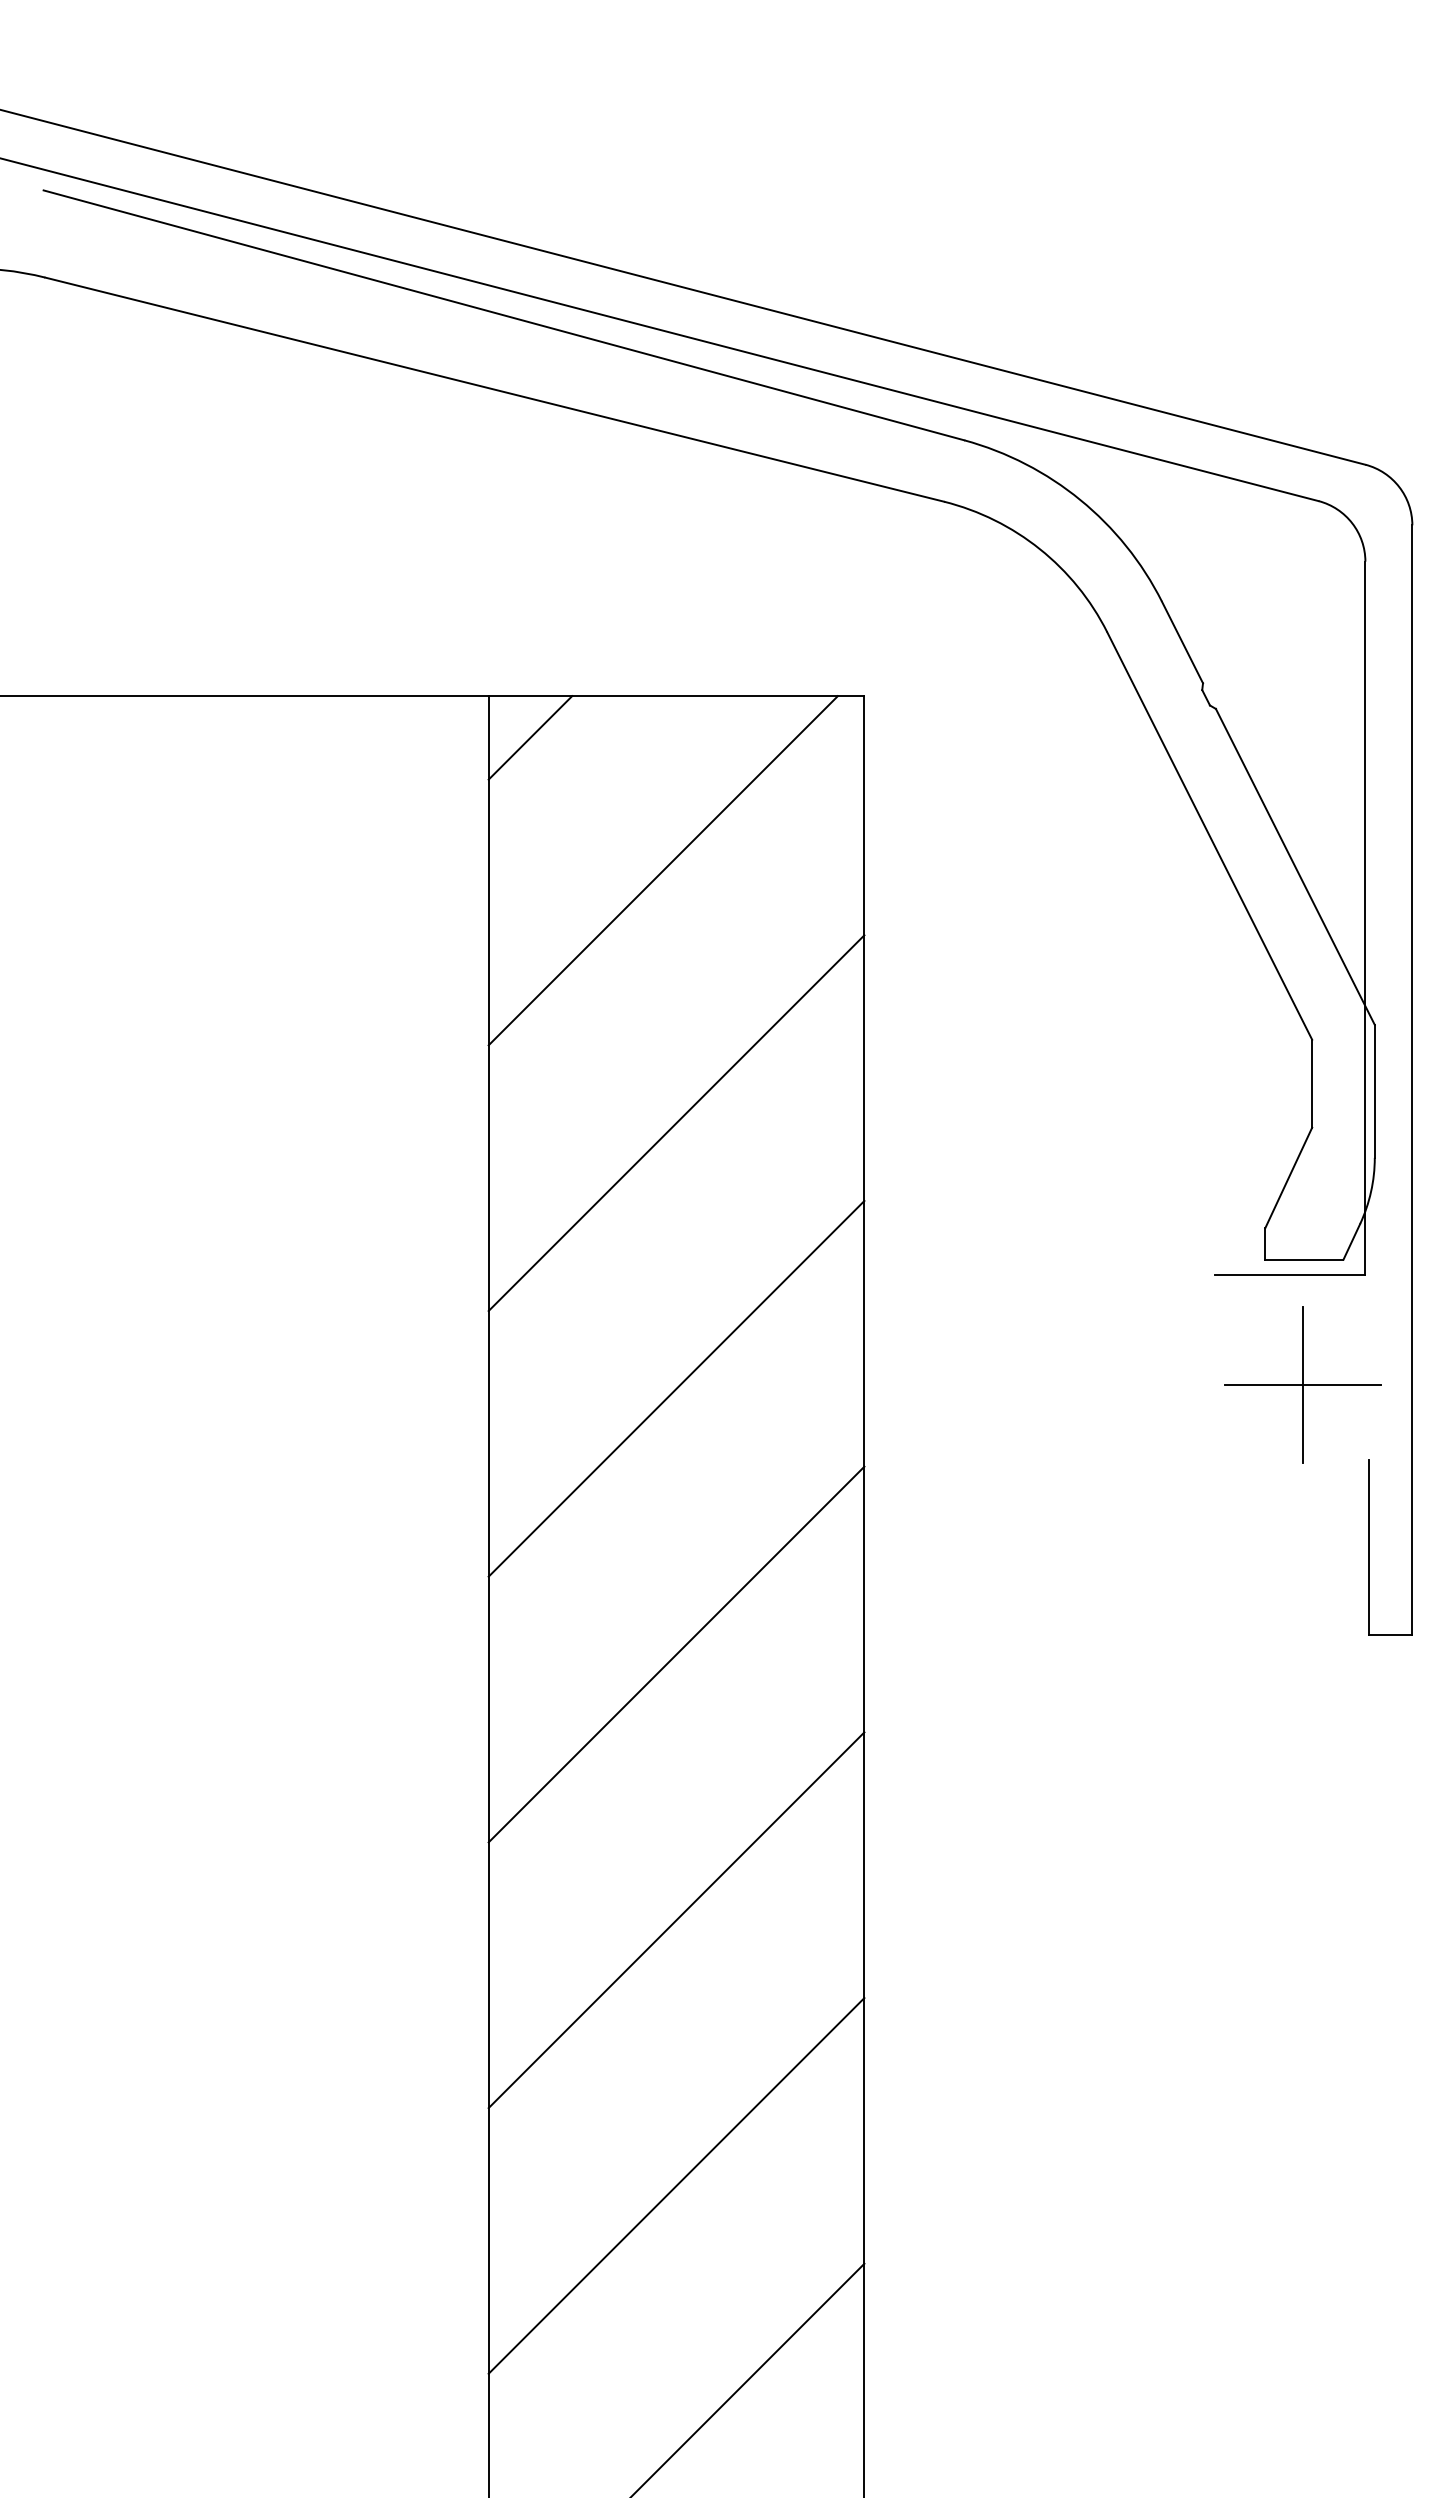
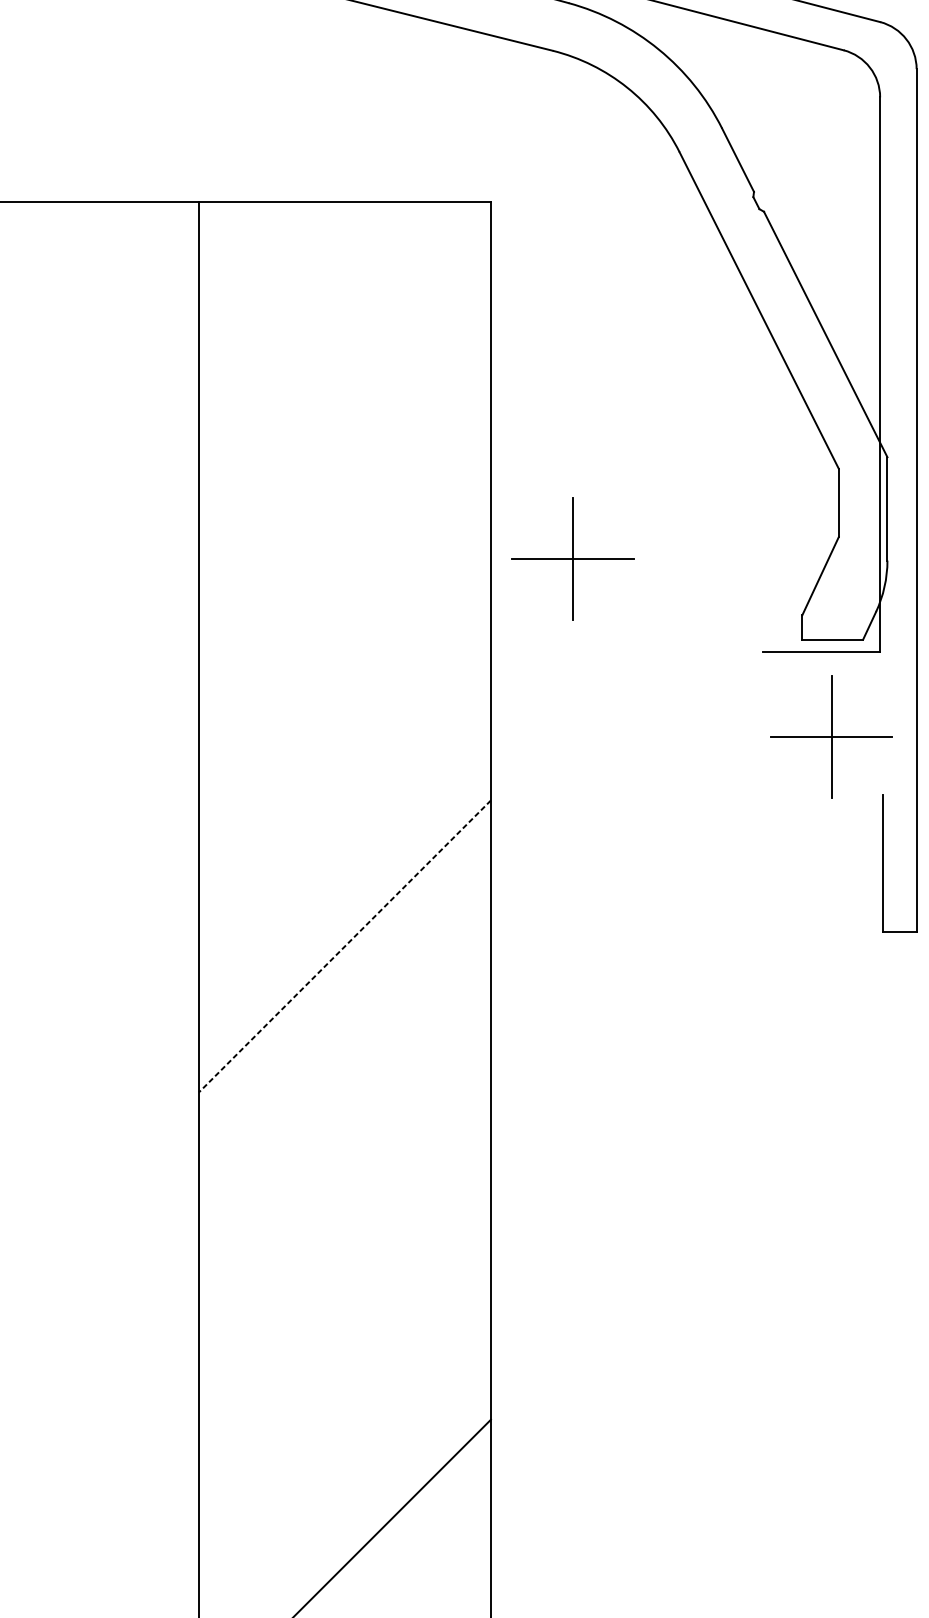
line: (530, 737) -> (231, 233), removed
line: (662, 870) -> (334, 337), removed
line: (676, 1123) -> (344, 533), removed
part: (969, 1155) -> (572, 558), added
line: (676, 1388) -> (344, 739), removed
line: (676, 1654) -> (344, 946), solid -> dashed
line: (676, 1920) -> (344, 1153), removed
line: (676, 2185) -> (344, 1358), removed

